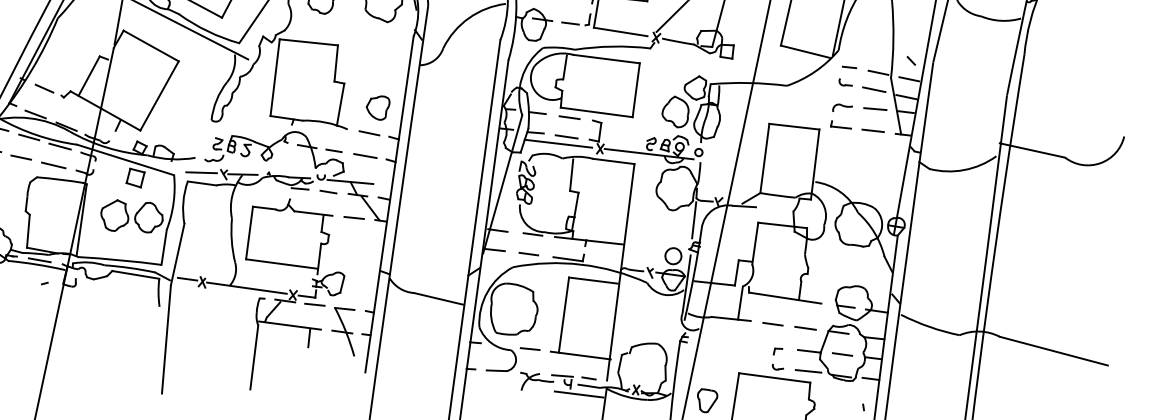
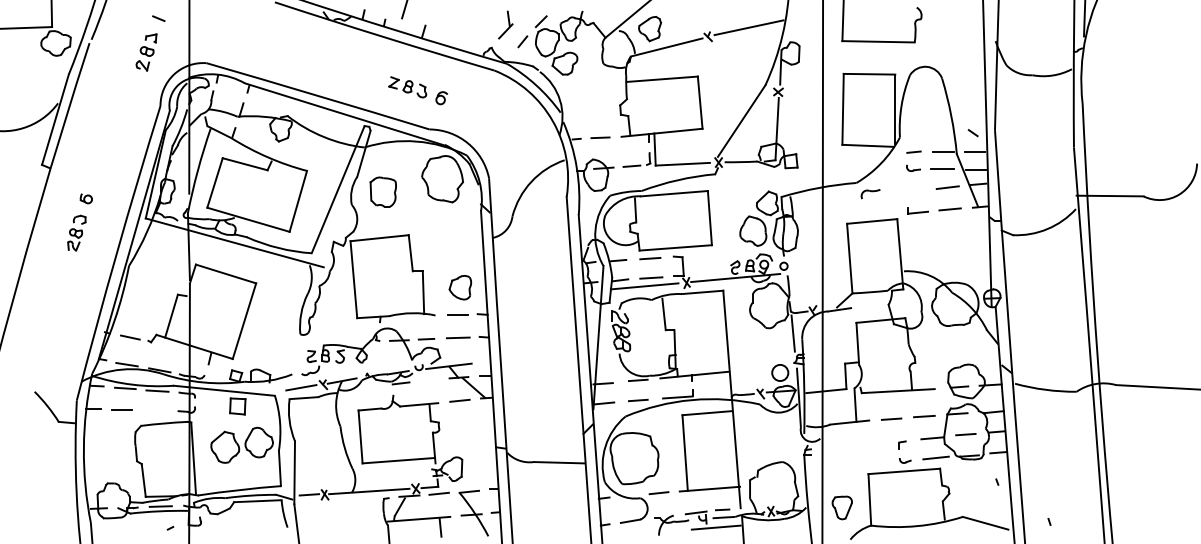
part: (842, 109) -> (870, 194), moved
line: (54, 165) -> (155, 410), removed
line: (328, 191) -> (429, 380), removed

